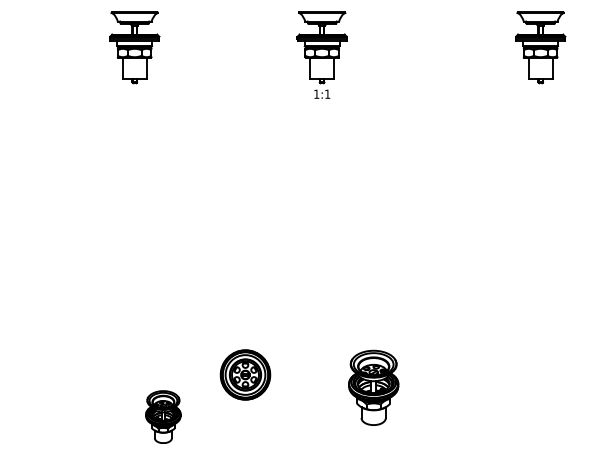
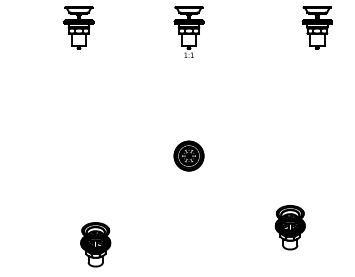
part: (244, 373) -> (188, 155), moved
part: (372, 387) -> (289, 227), moved
part: (162, 416) -> (95, 244), size x1.43

